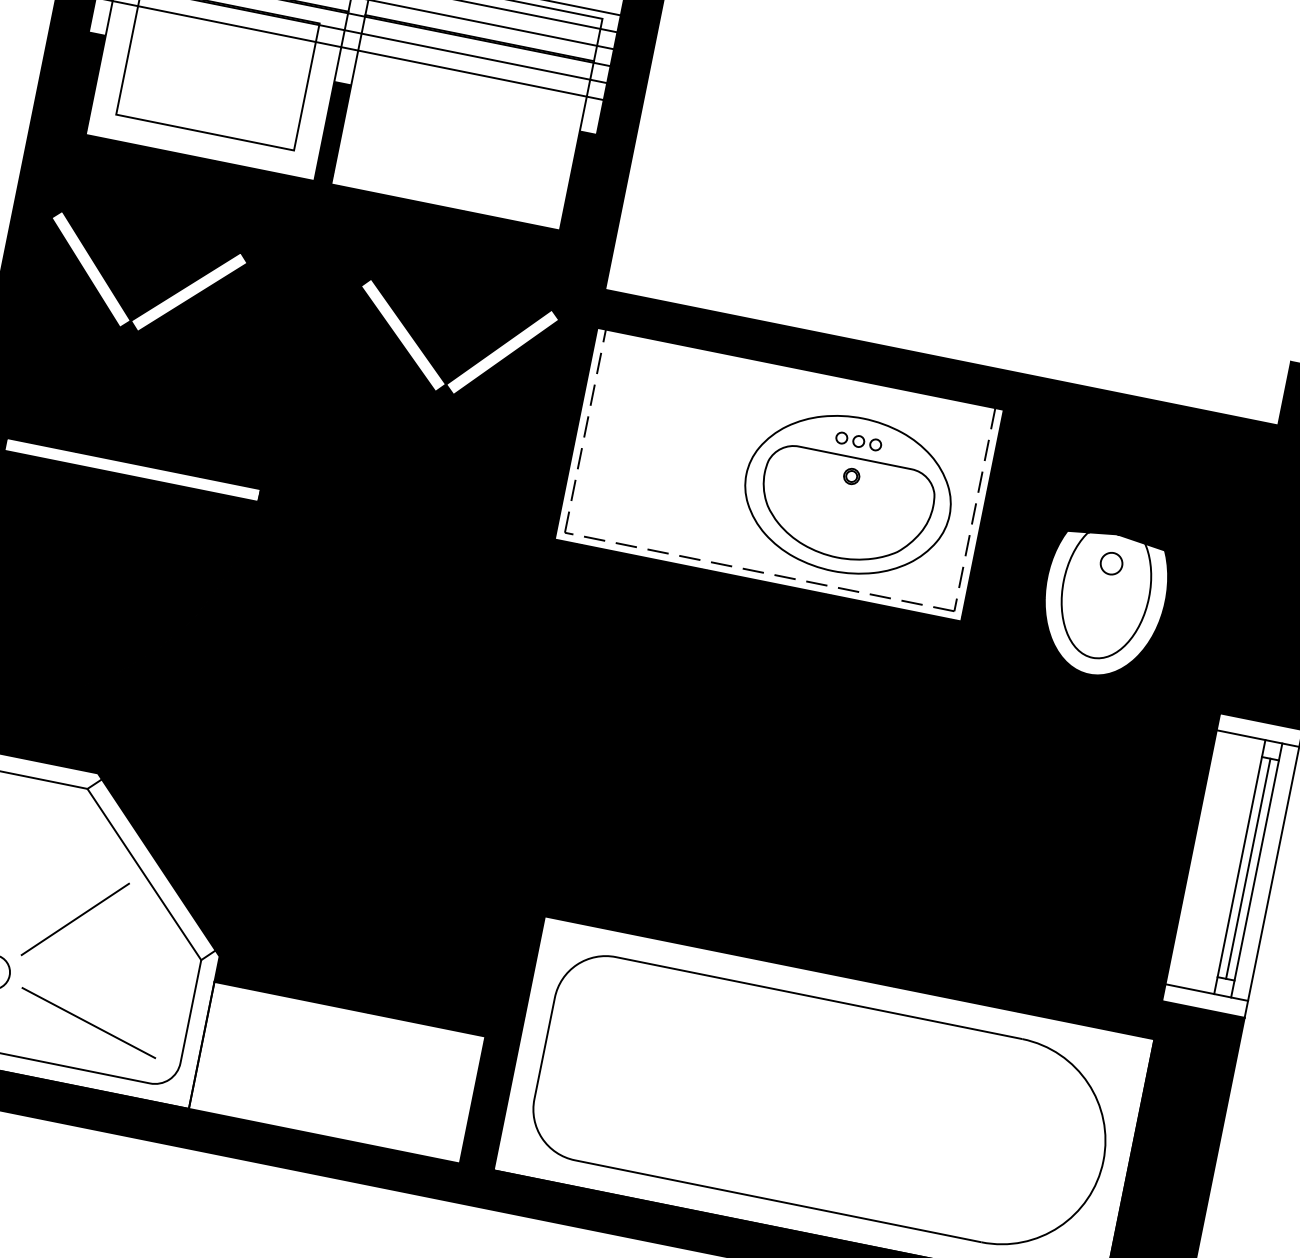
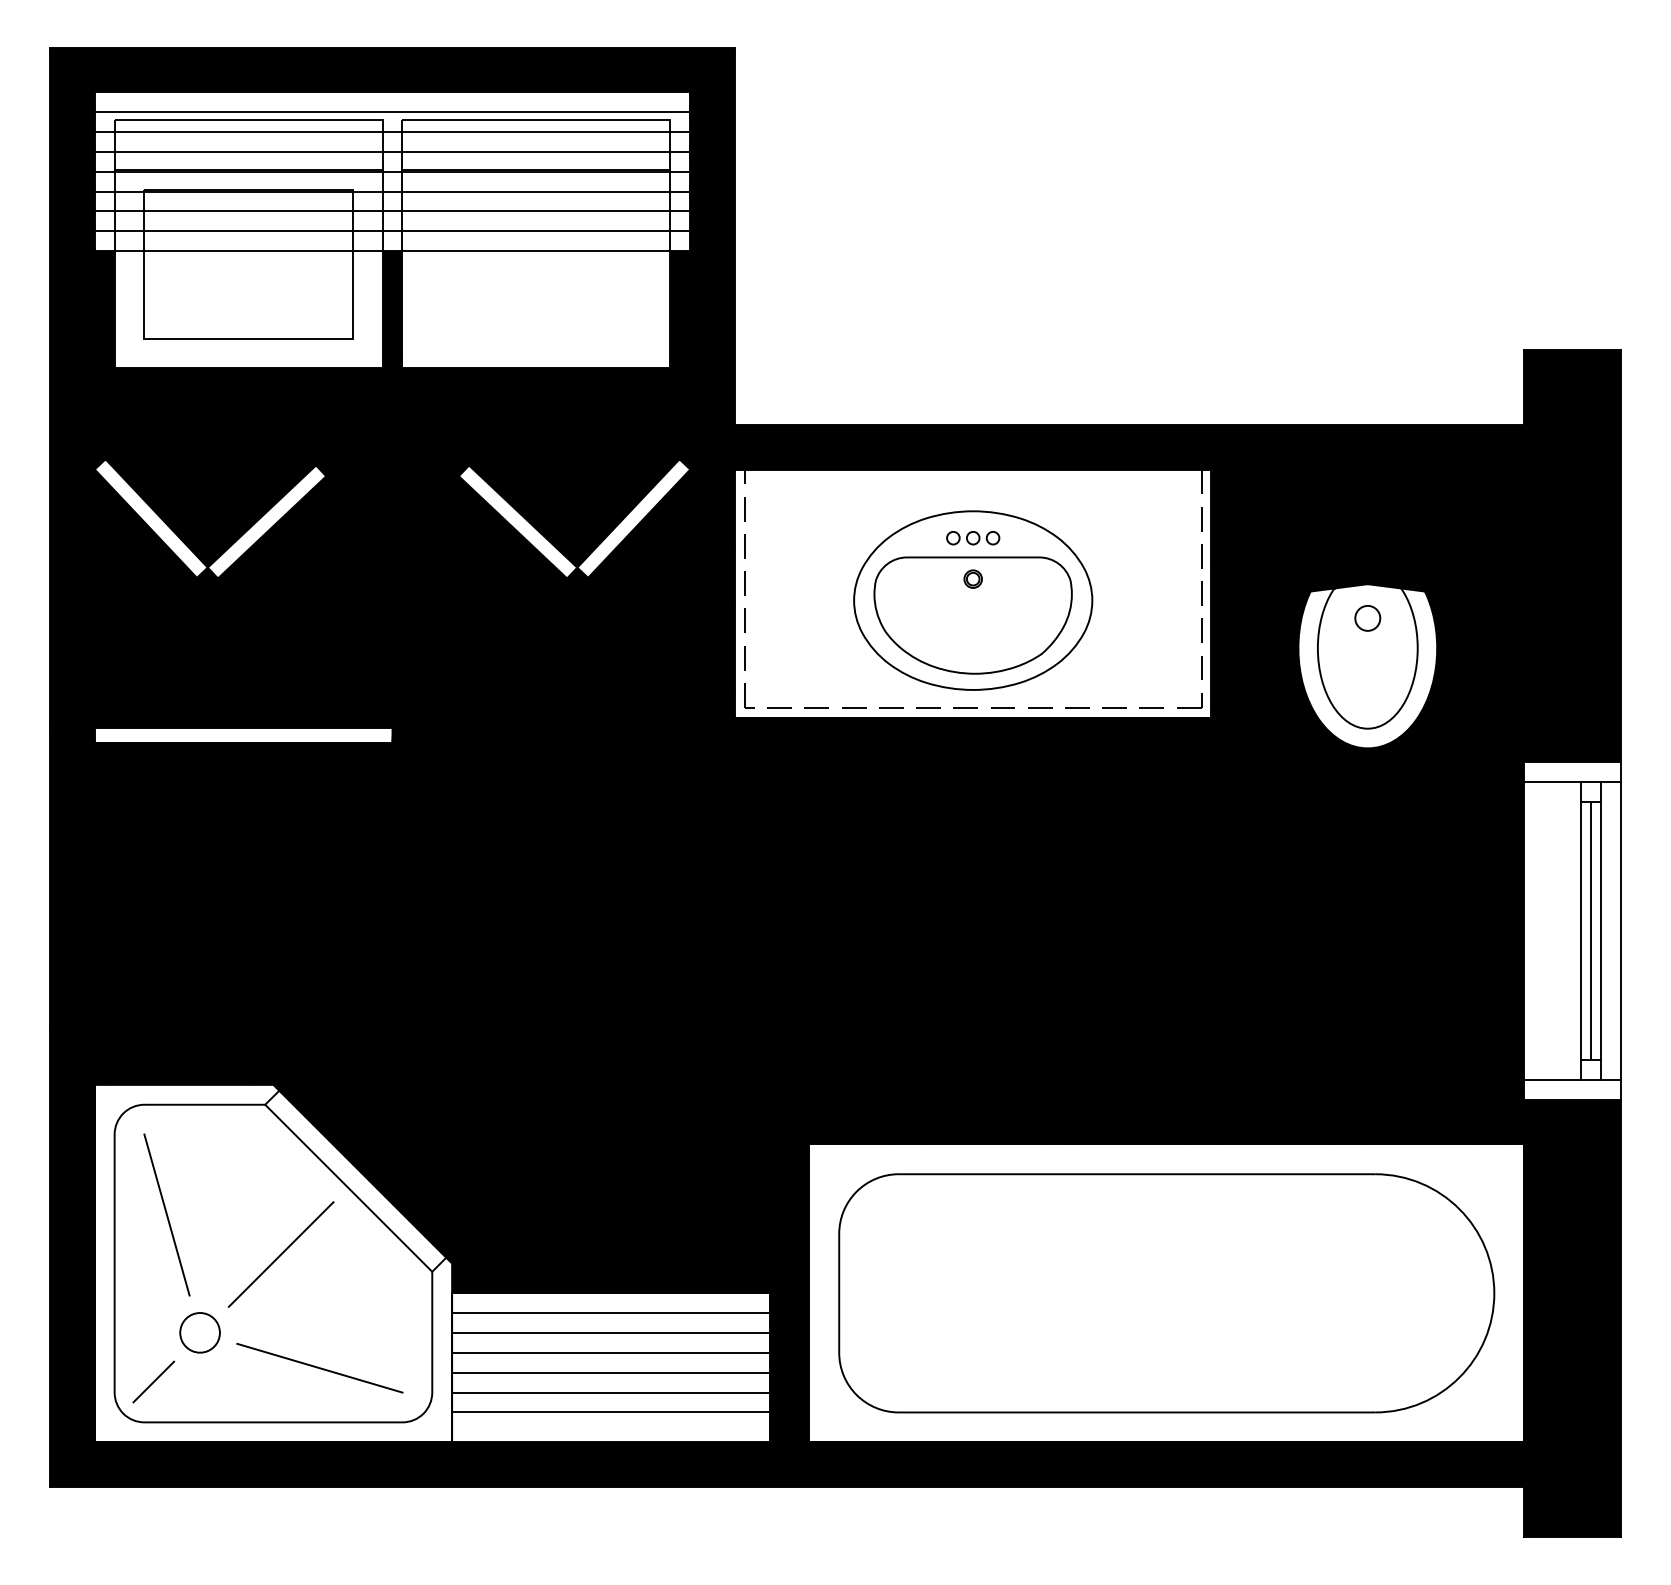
line: (346, 65) -> (392, 231), added
line: (342, 83) -> (392, 251), added
part: (848, 494) -> (973, 600), moved
line: (346, 1026) -> (610, 1313), added
line: (342, 1043) -> (610, 1333), added
line: (339, 1059) -> (610, 1352), added
line: (335, 1076) -> (610, 1372), added
line: (332, 1093) -> (610, 1392), added
line: (329, 1110) -> (610, 1412), added

